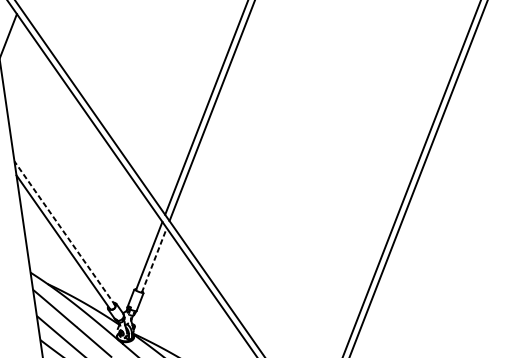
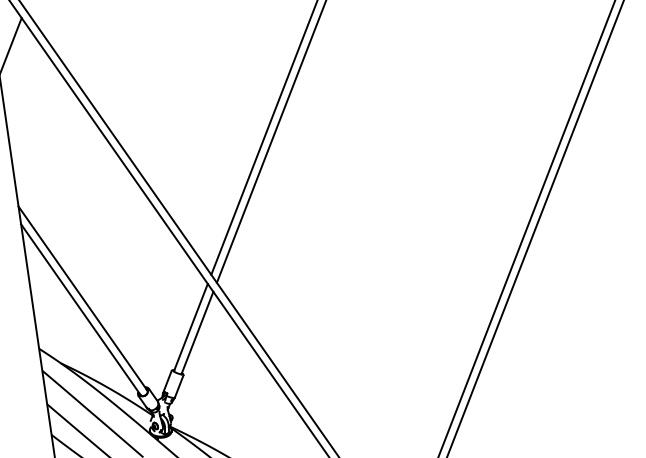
line: (65, 233) -> (83, 298), dashed -> solid
line: (154, 259) -> (197, 332), dashed -> solid

